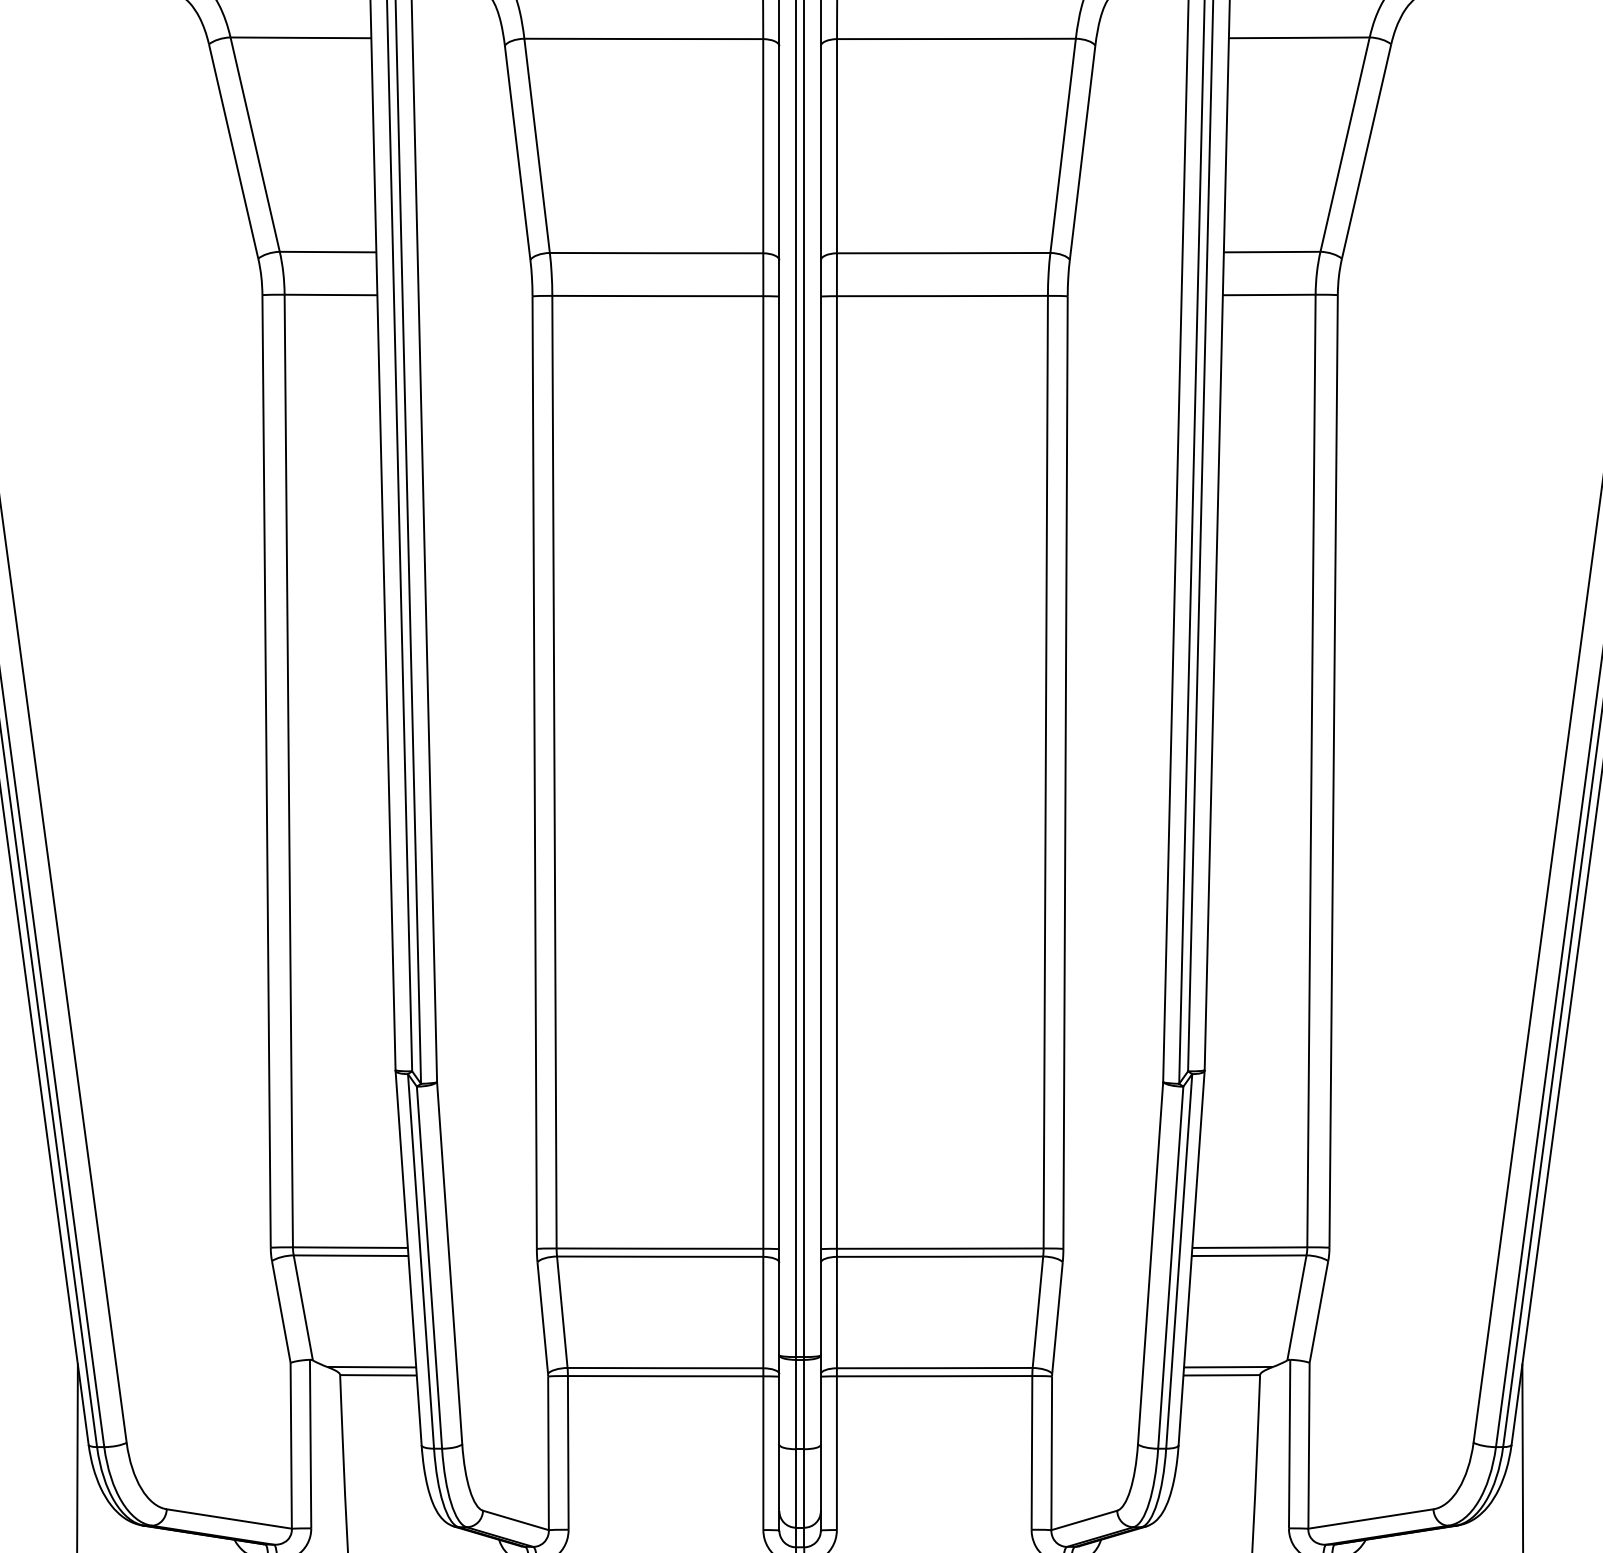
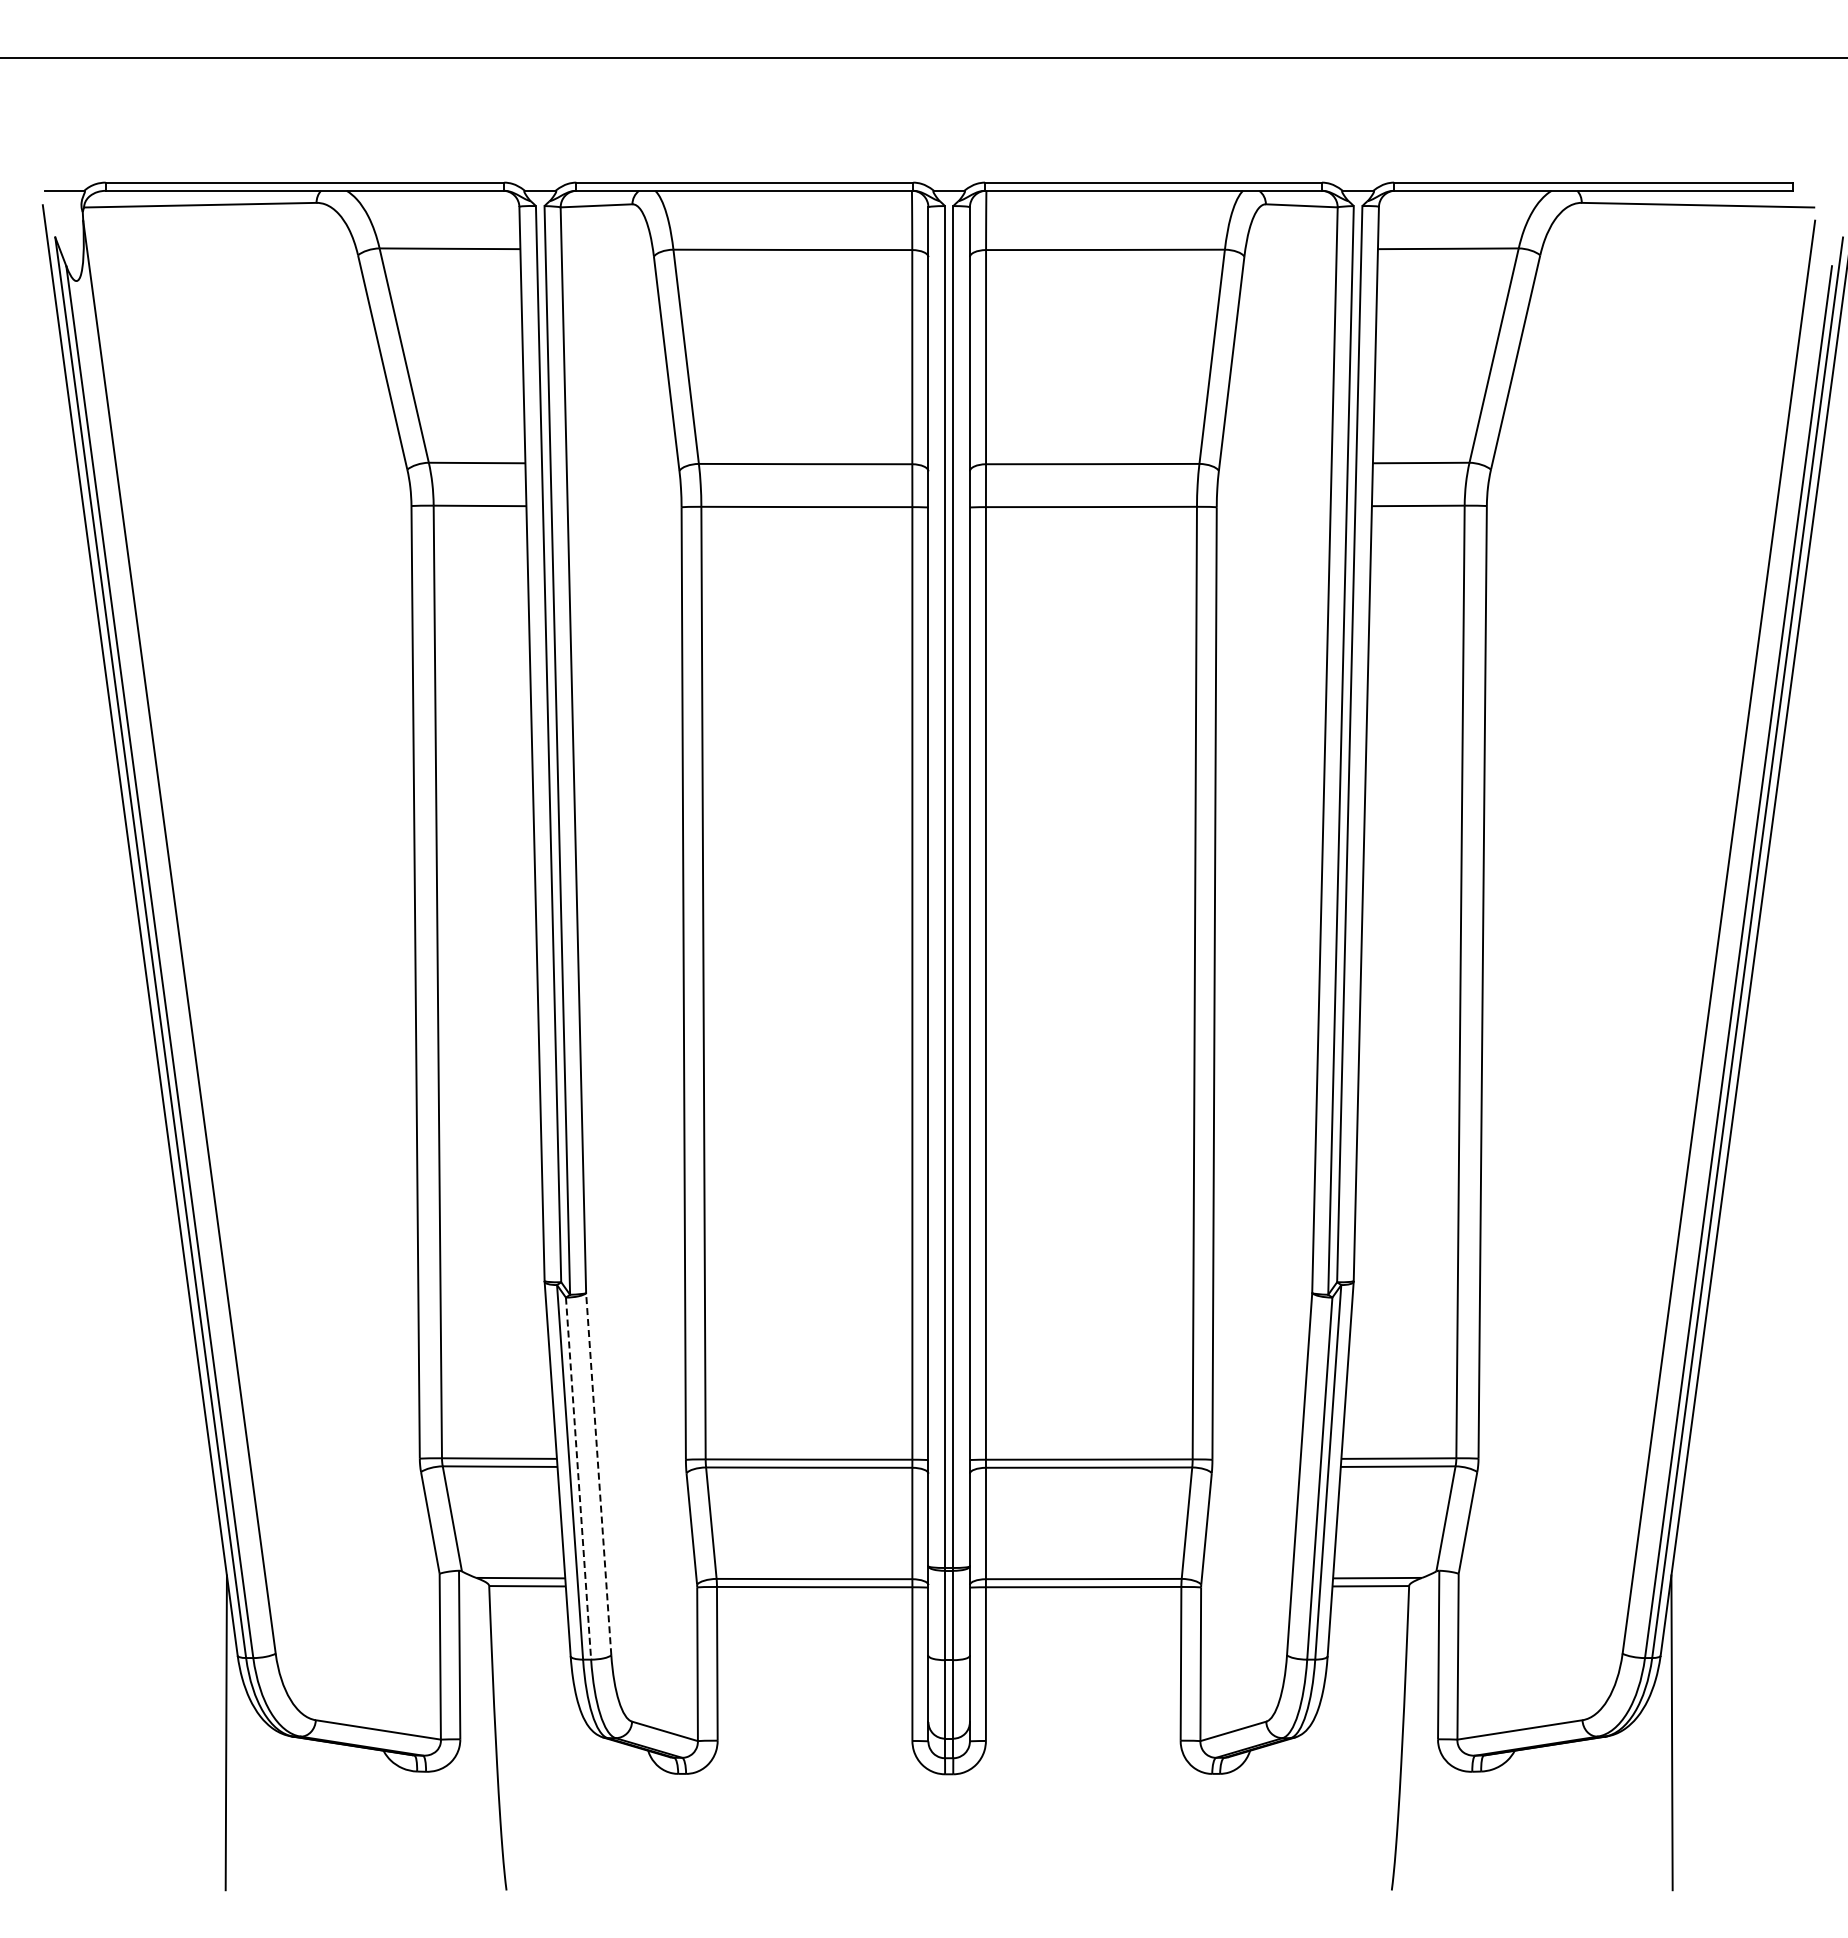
line: (449, 1262) -> (598, 1473), solid -> dashed
line: (429, 1268) -> (578, 1479), solid -> dashed

